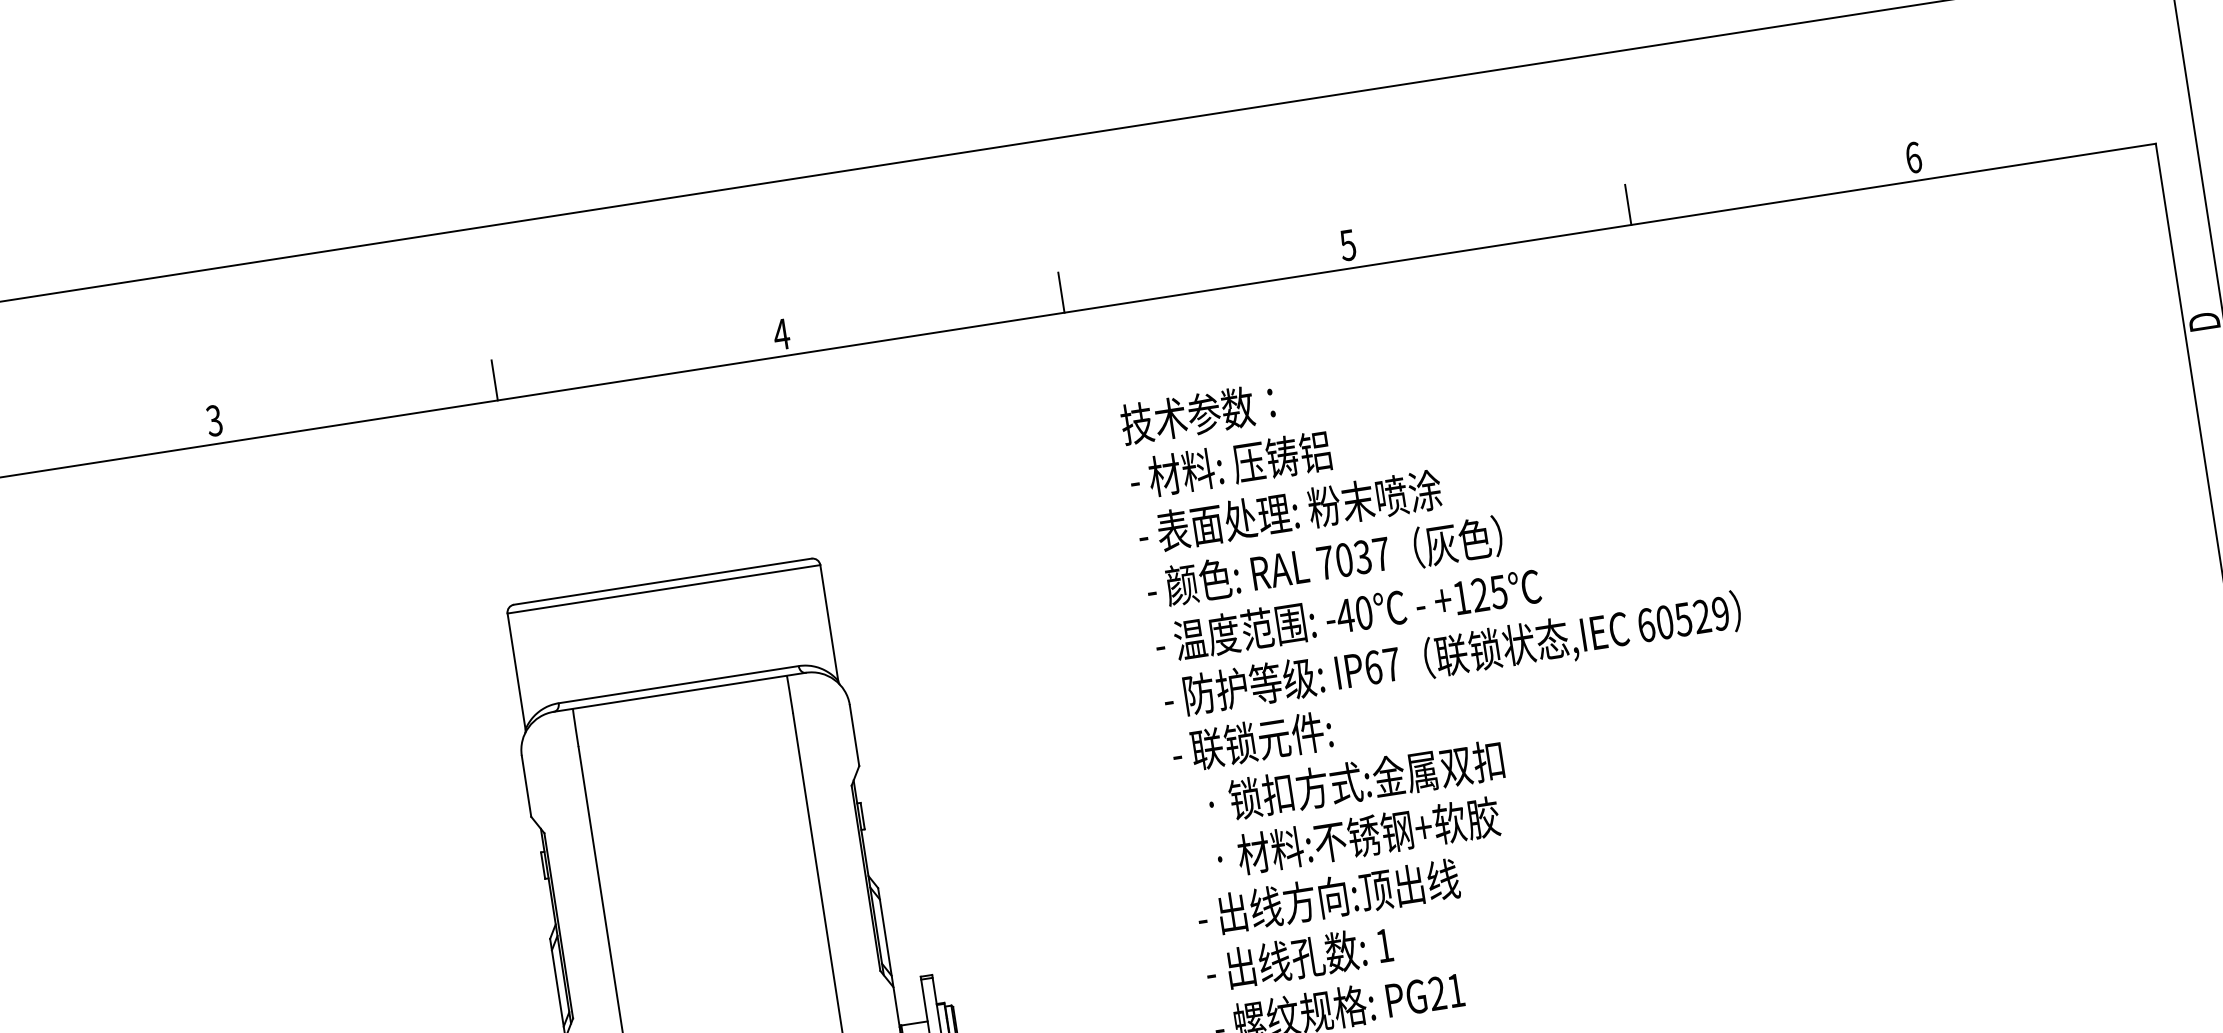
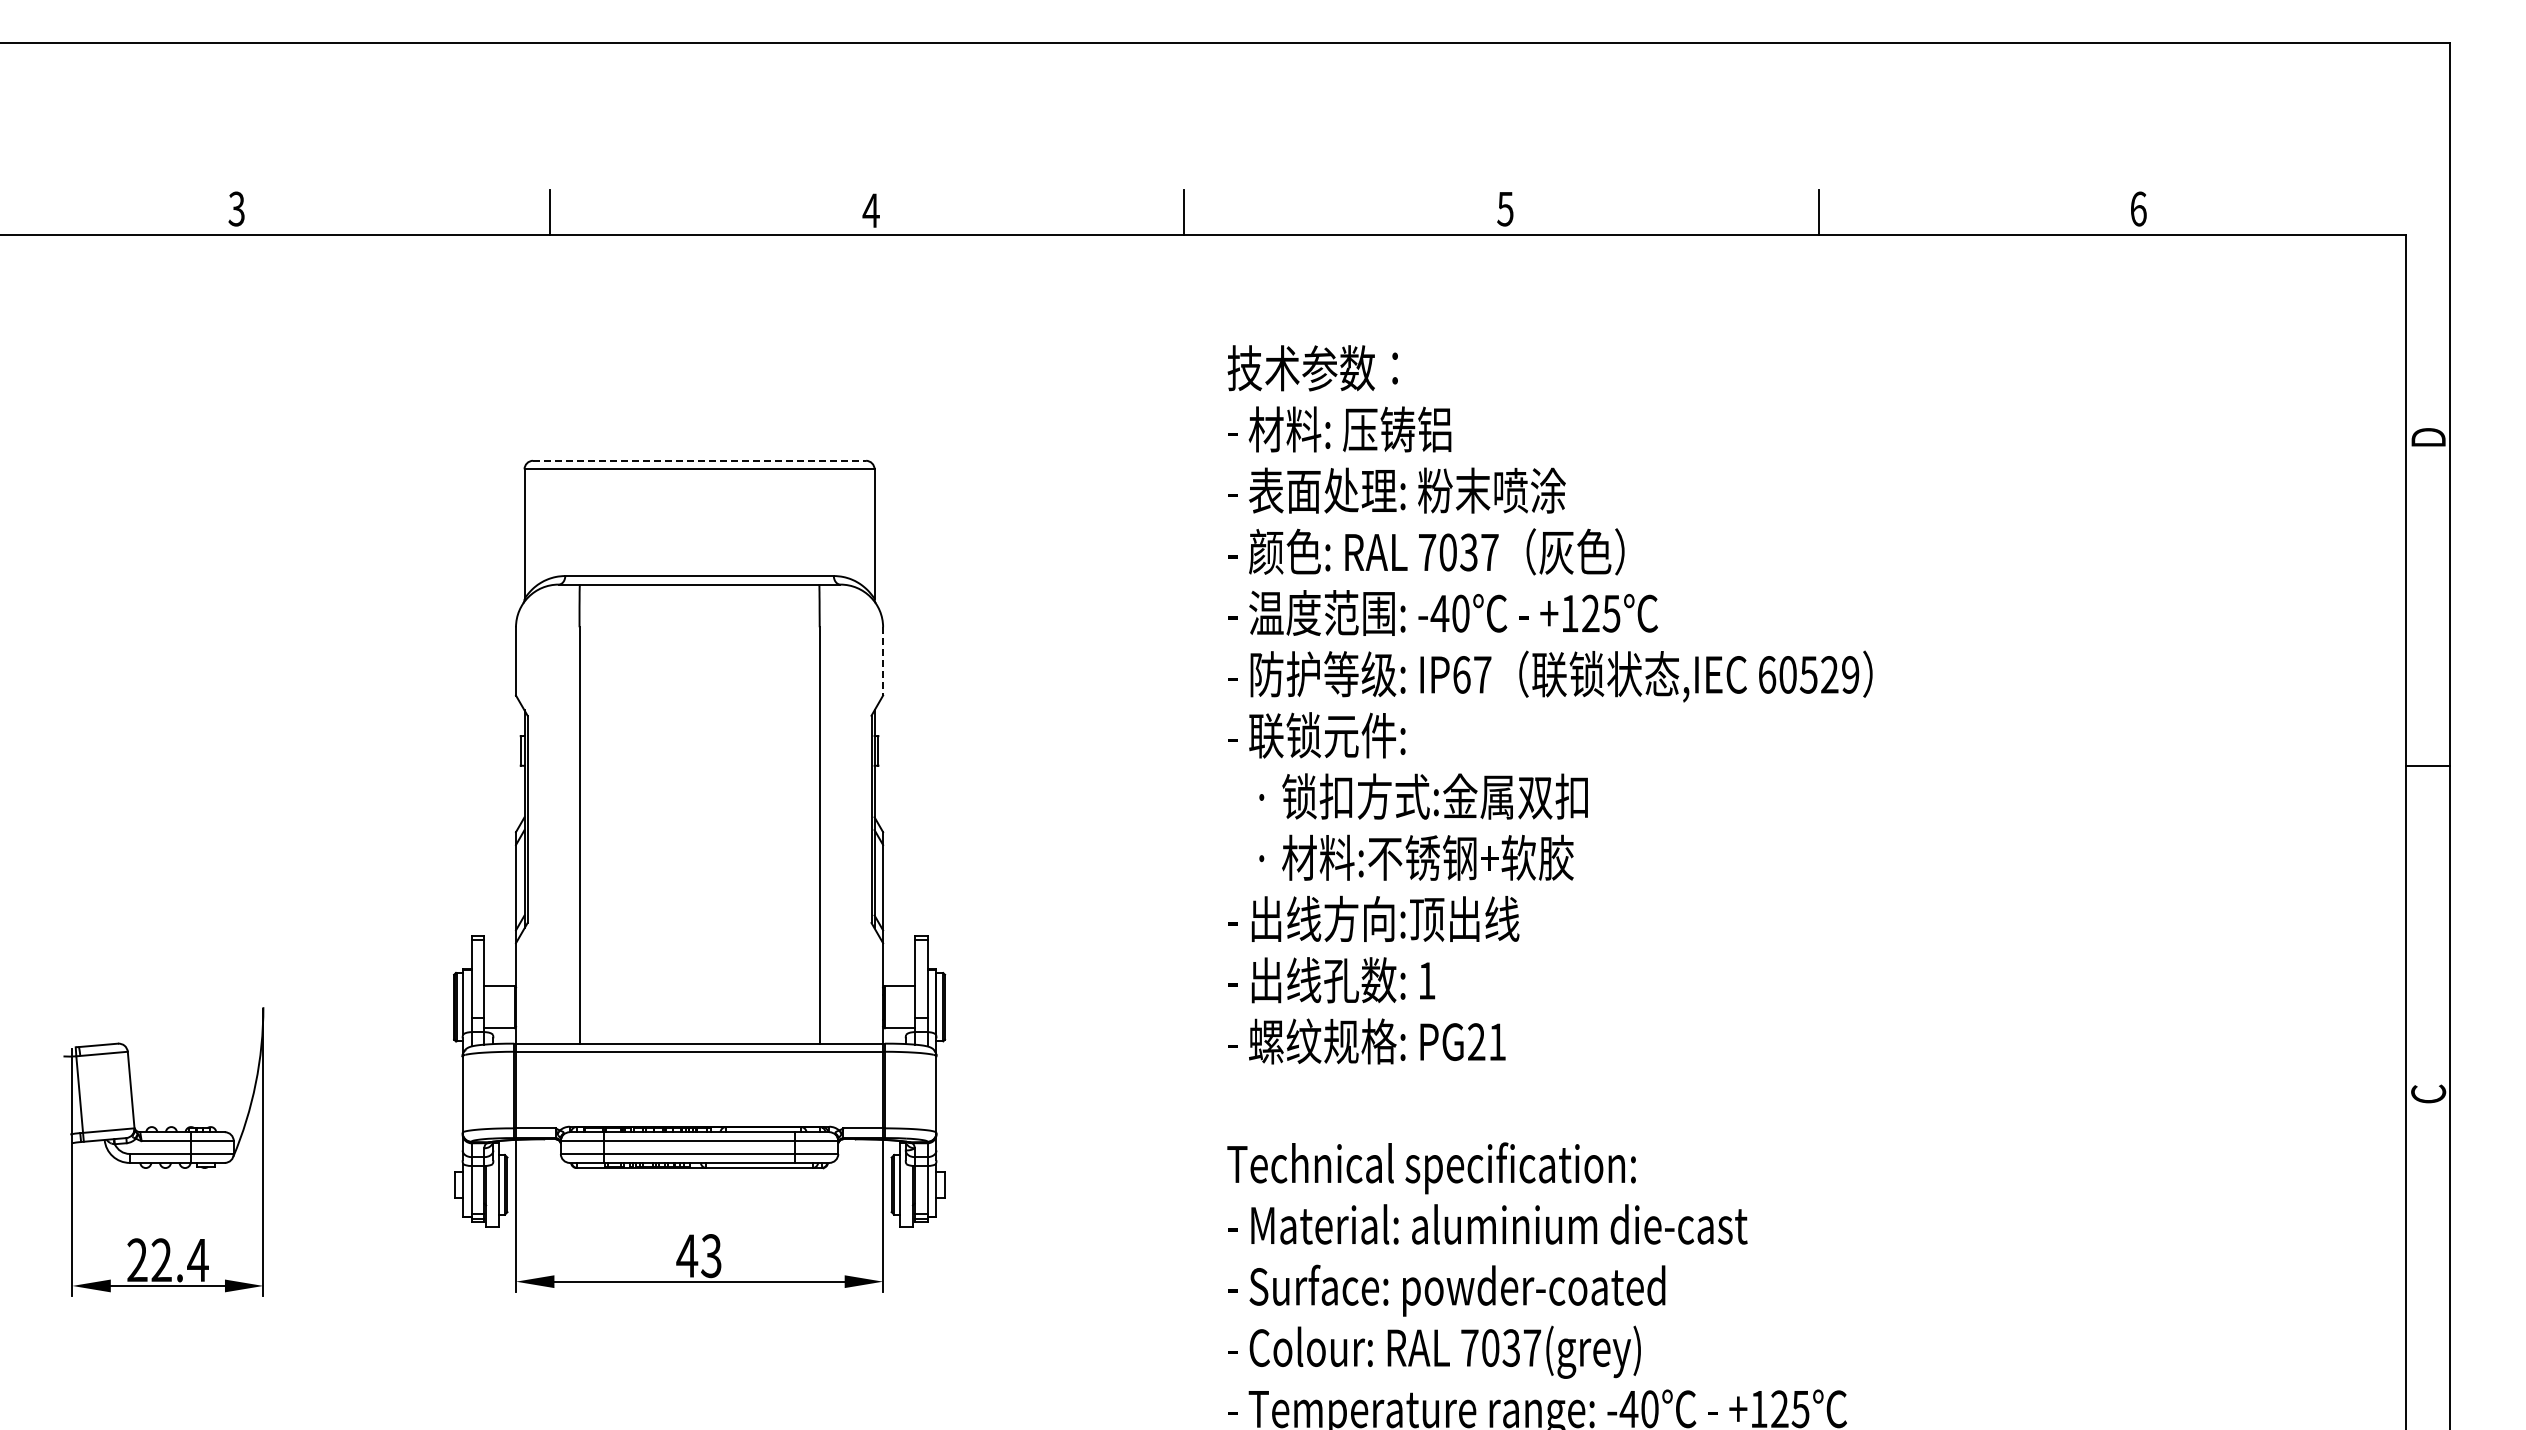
line: (663, 581) -> (700, 460), solid -> dashed
line: (854, 735) -> (883, 661), solid -> dashed

